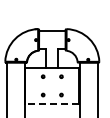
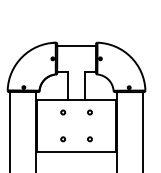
line: (51, 103) -> (75, 151), dashed -> solid

